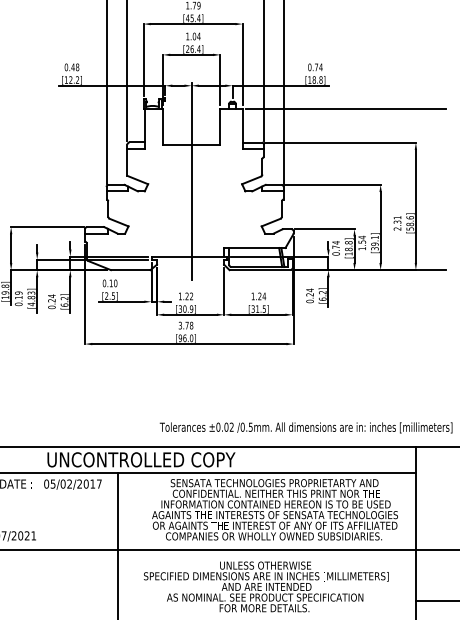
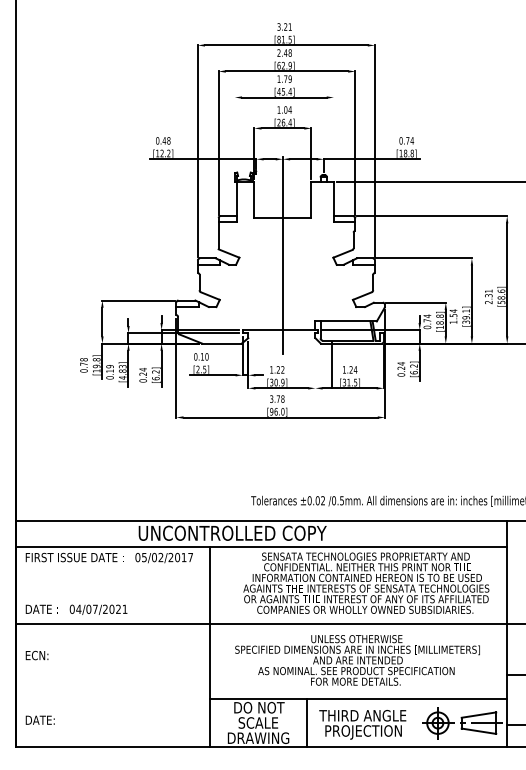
line: (143, 60) -> (234, 133), removed
line: (242, 64) -> (333, 137), removed
line: (224, 291) -> (332, 364), moved

